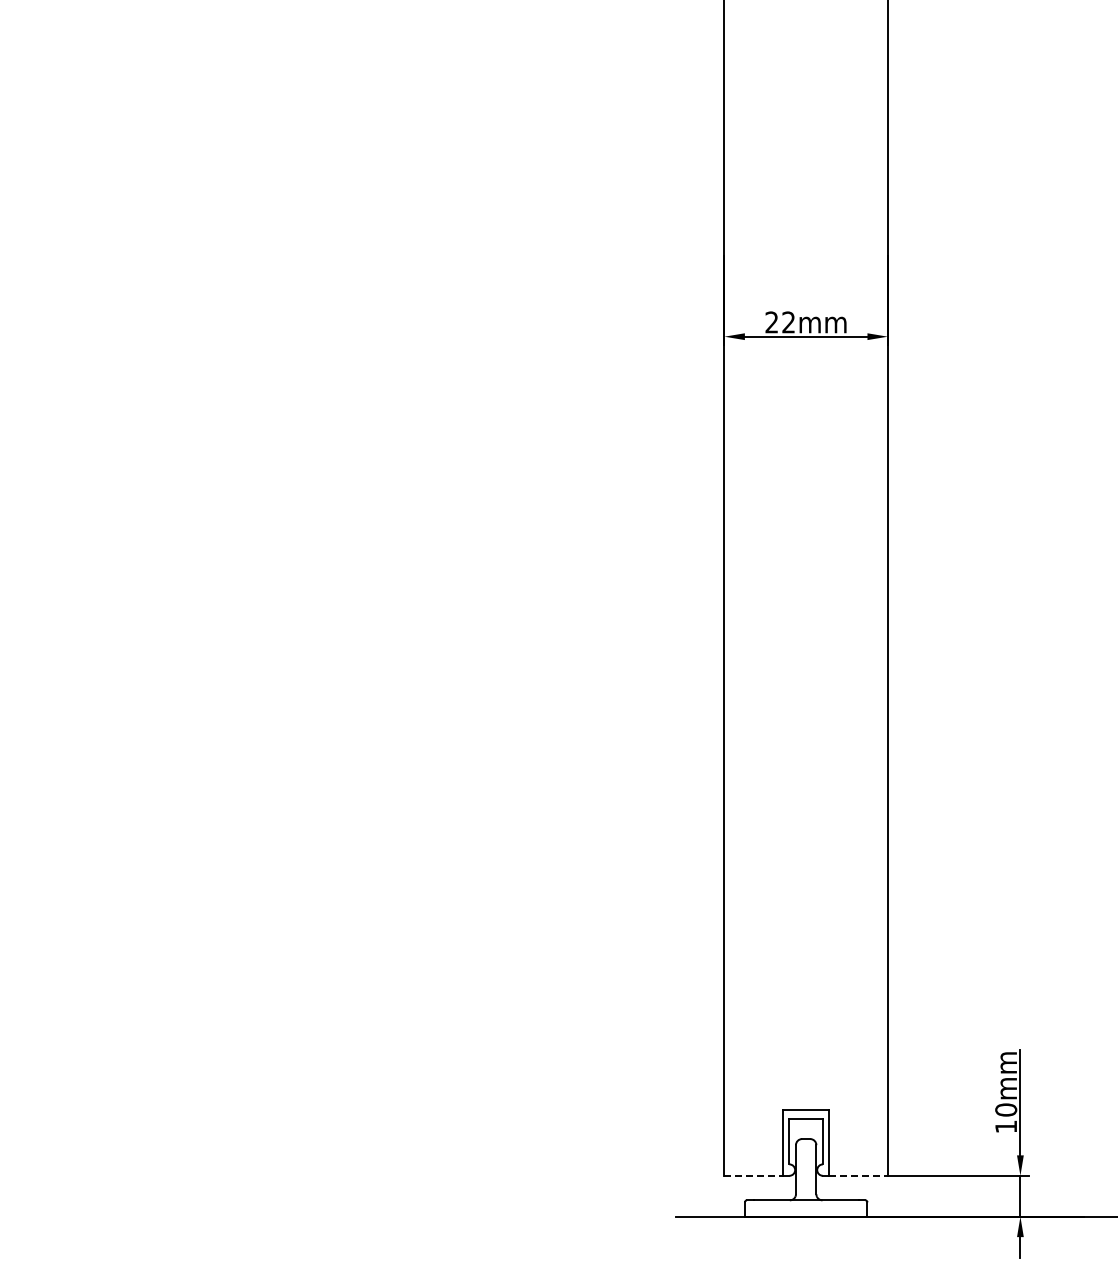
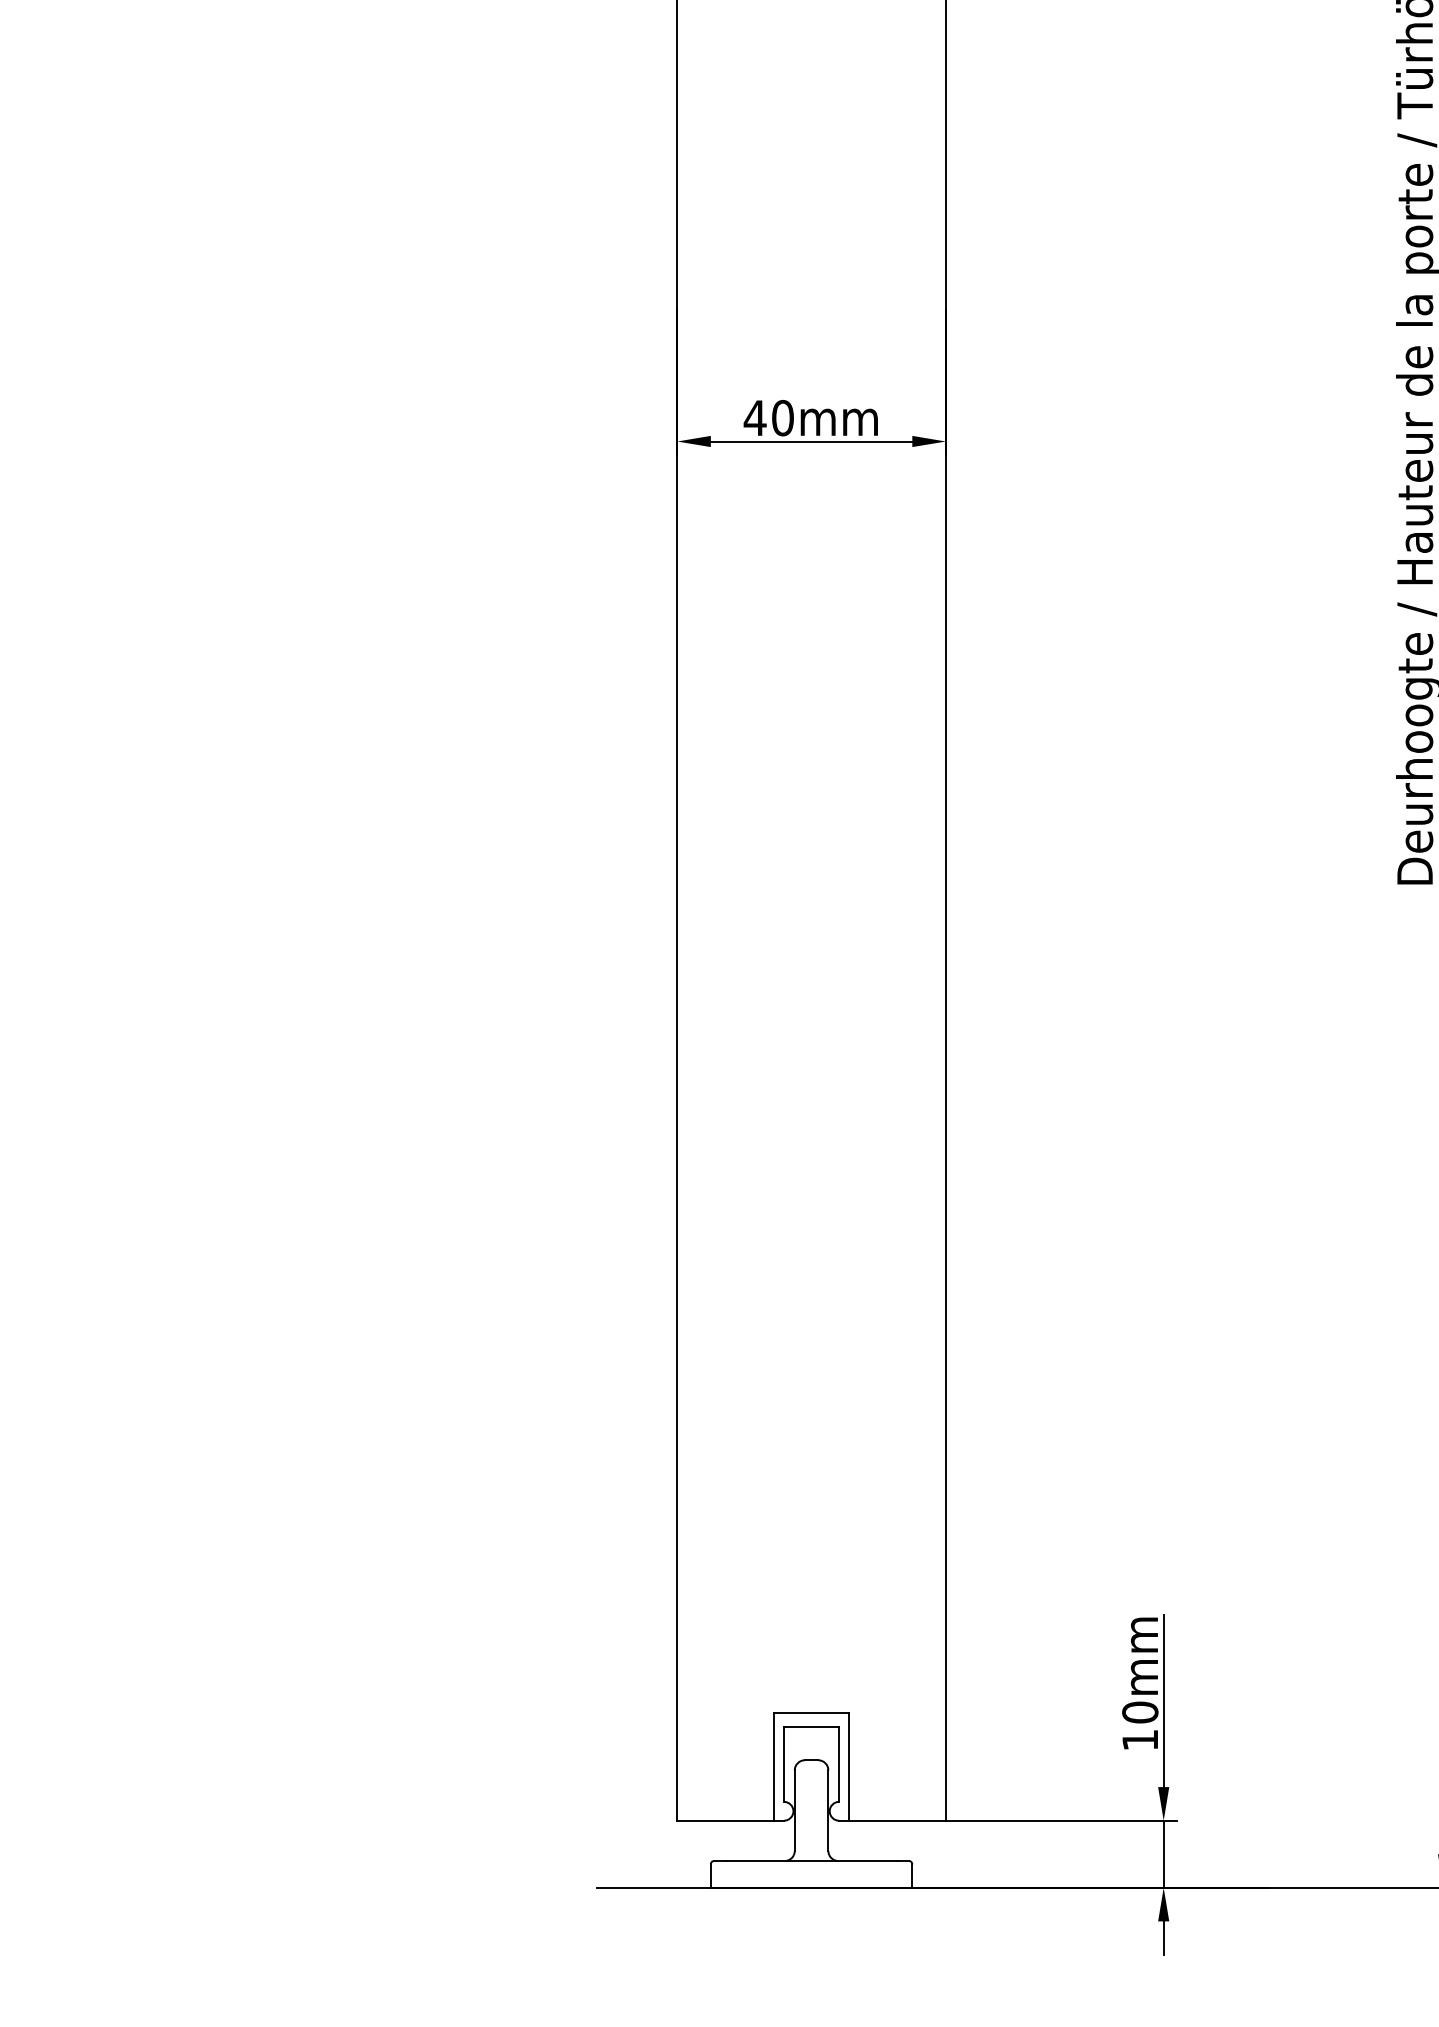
text: (779, 322) -> (767, 418), 22mm -> 40mm
line: (754, 1175) -> (726, 1820), dashed -> solid
line: (858, 1175) -> (897, 1820), dashed -> solid

